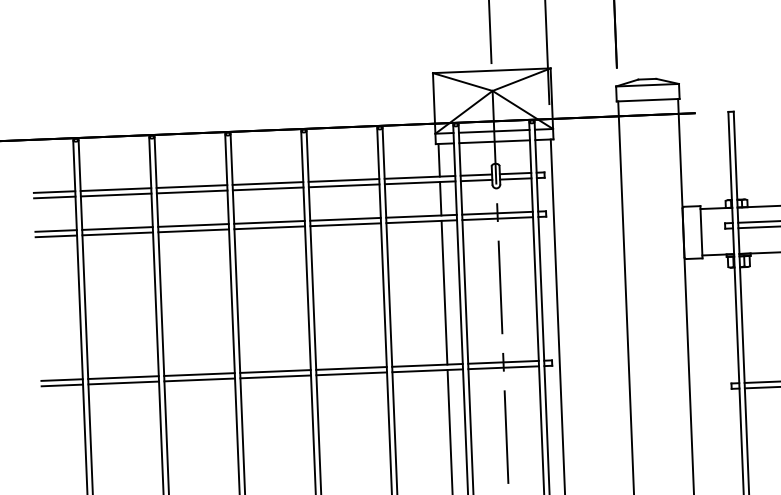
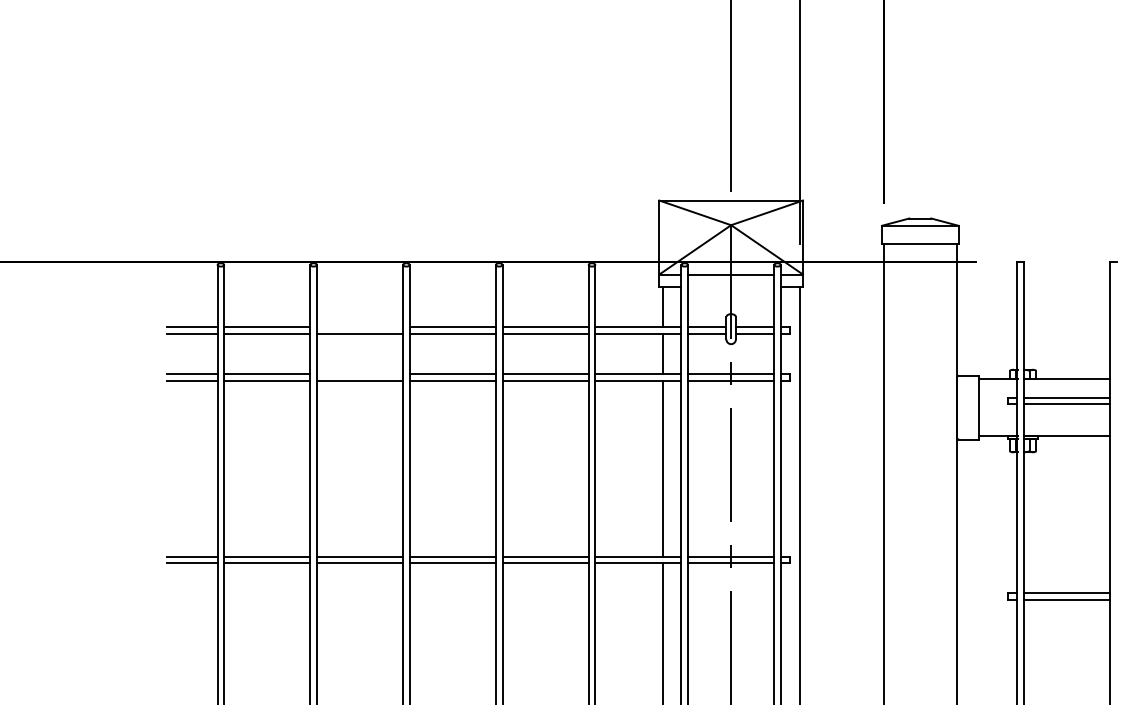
line: (494, 141) -> (731, 287), removed
line: (191, 186) -> (359, 327), removed
line: (193, 225) -> (359, 374), removed

